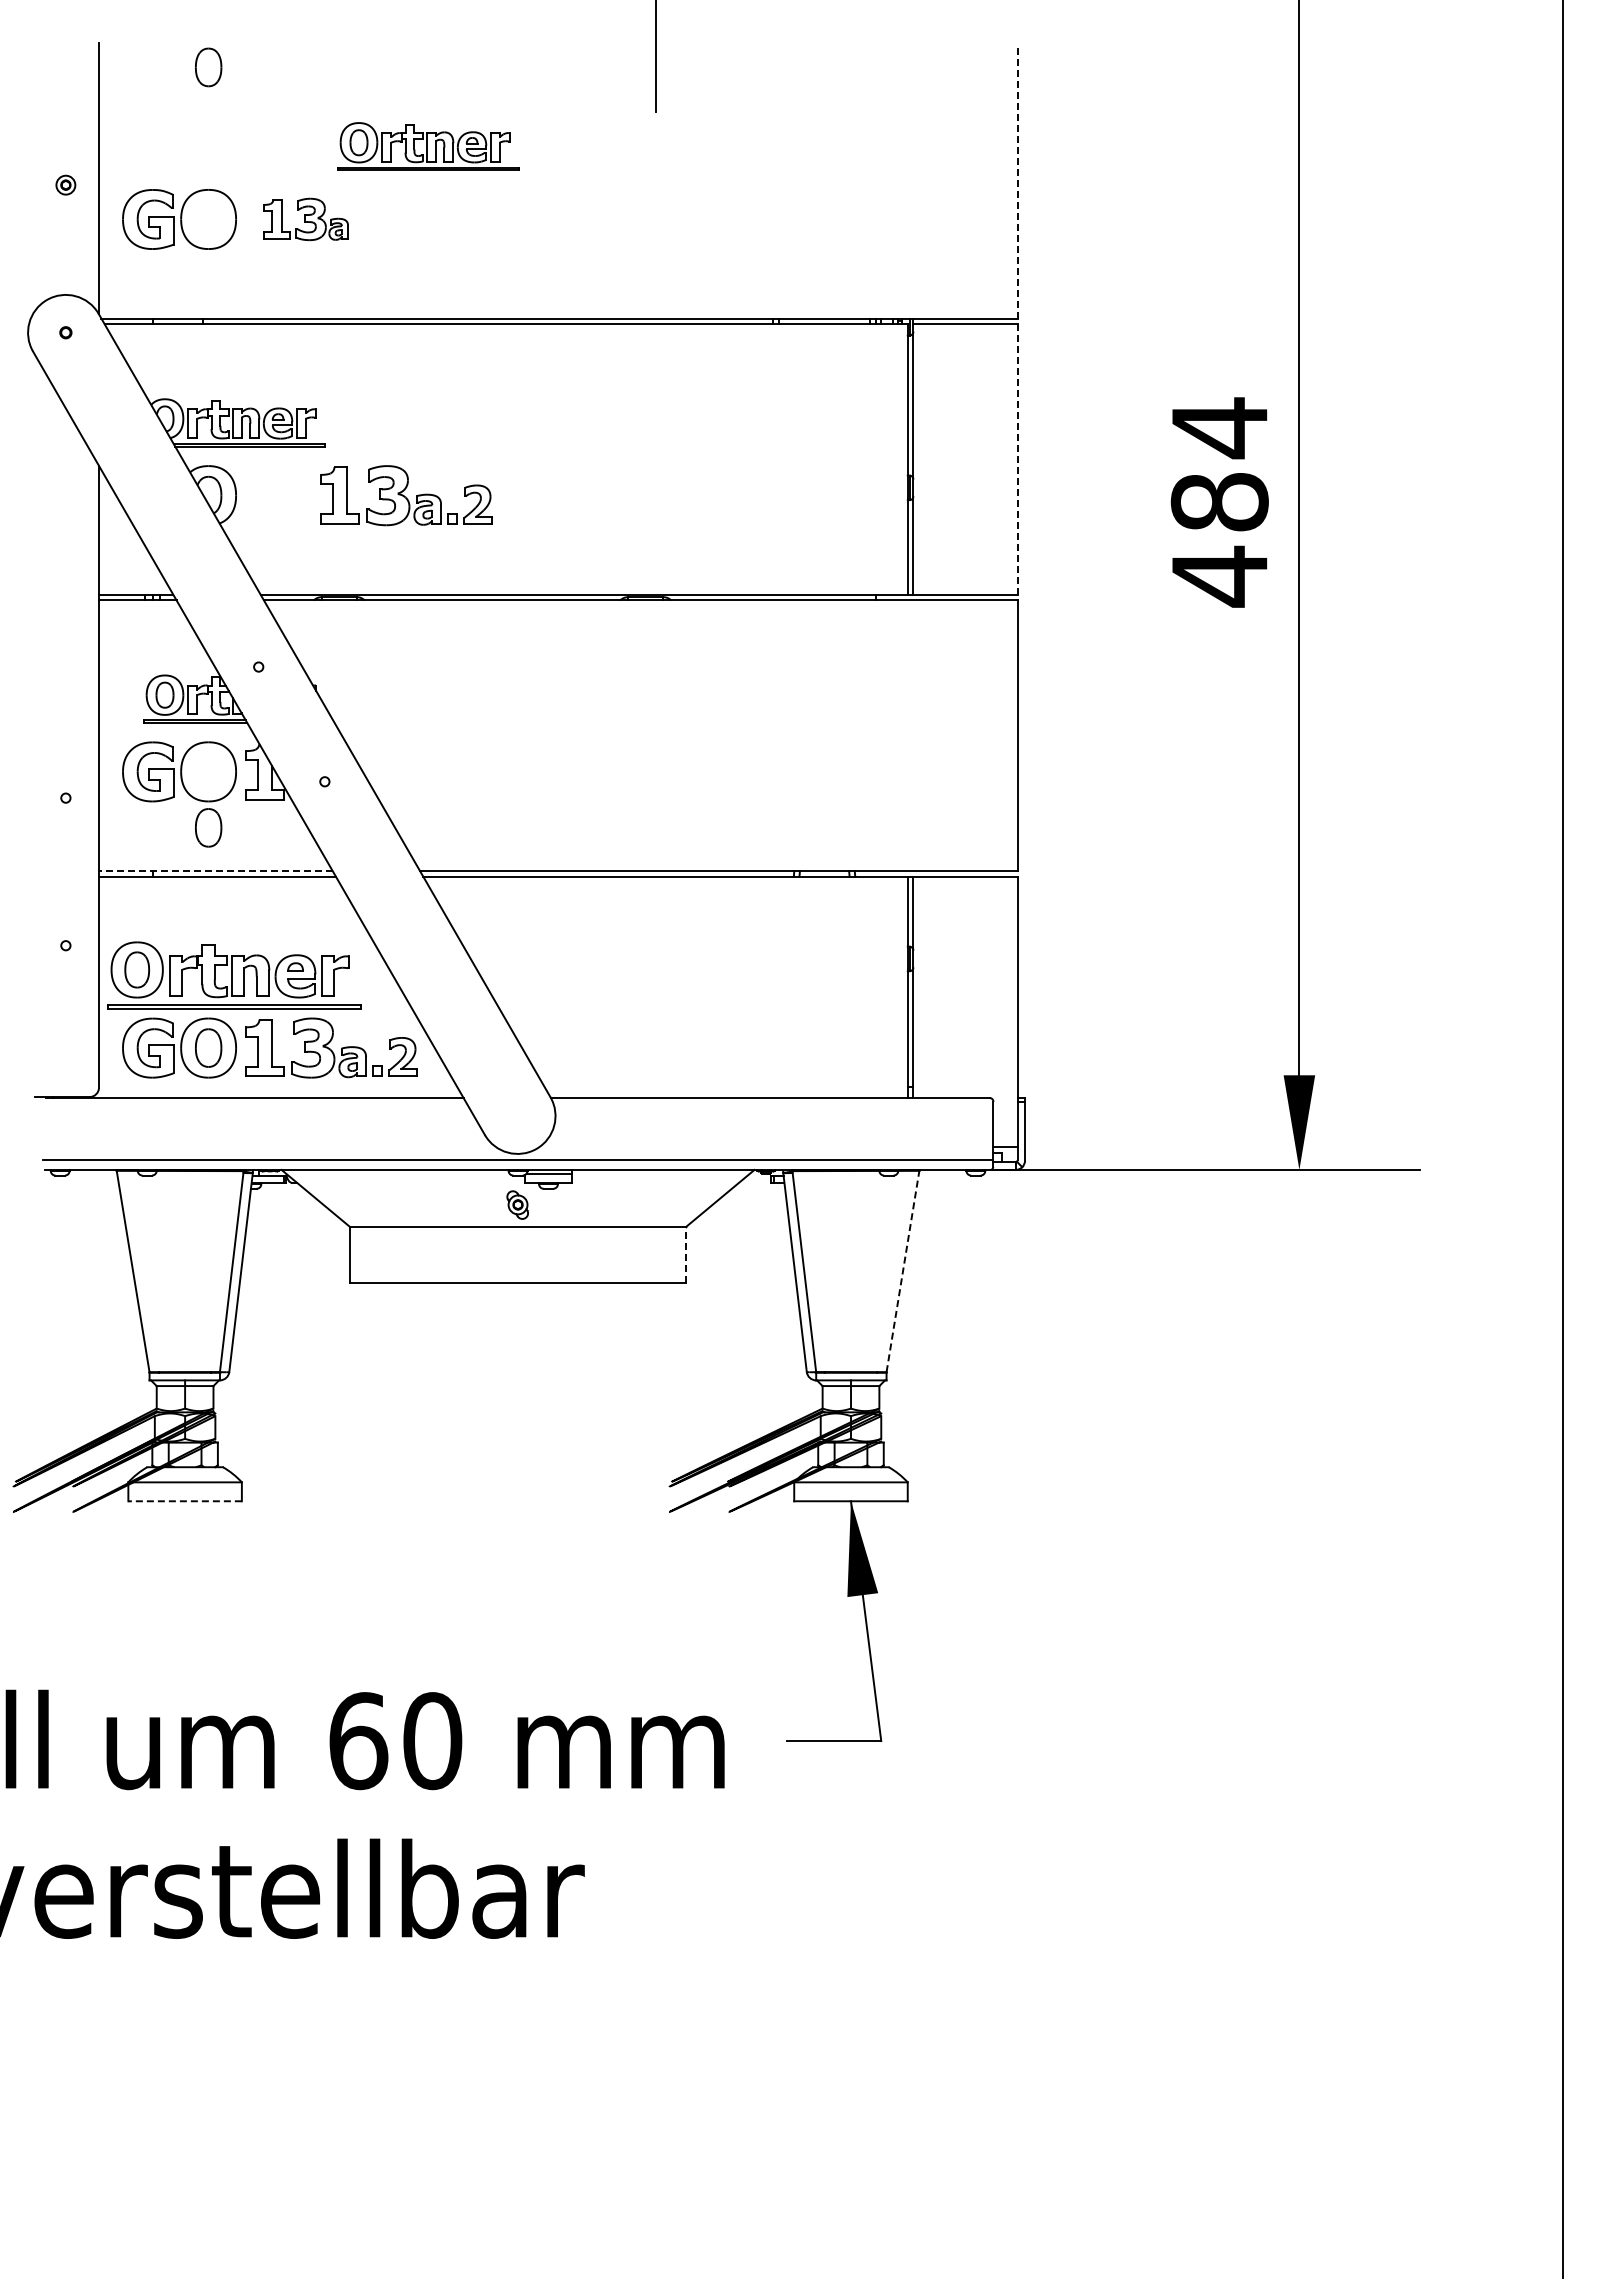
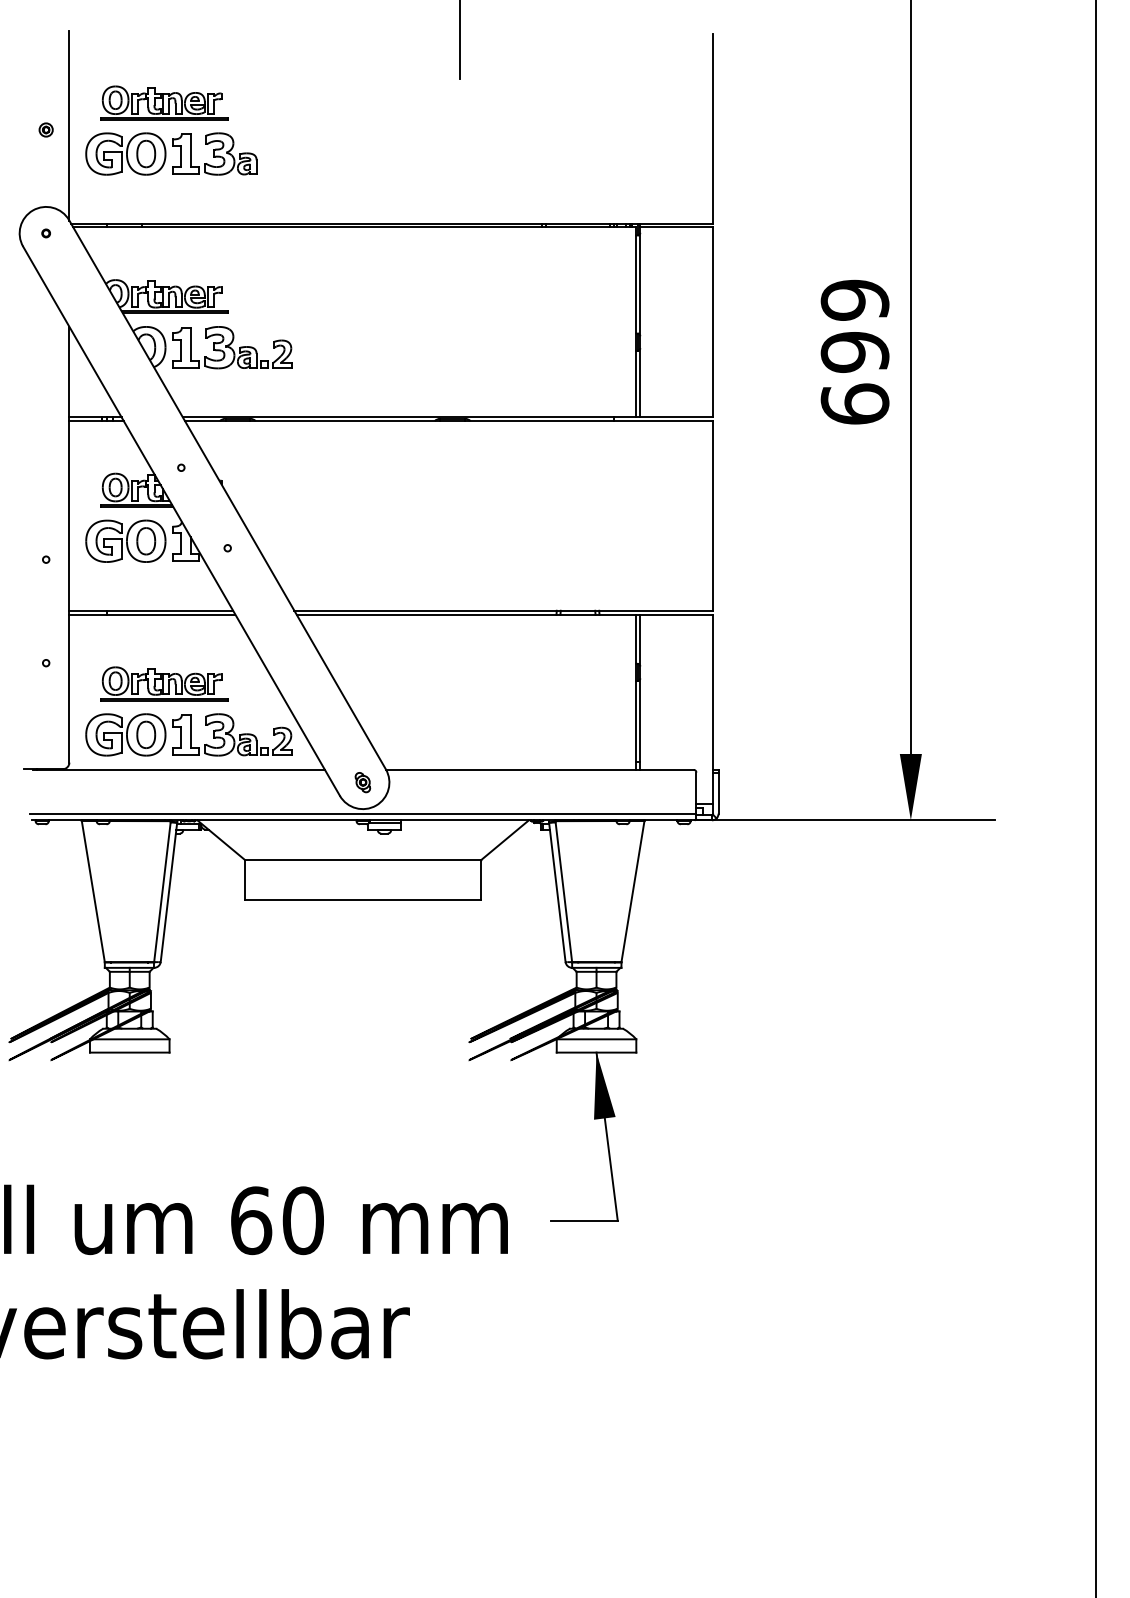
part: (208, 67) -> (146, 154), moved
part: (428, 146) -> (164, 102), moved
line: (1017, 182) -> (713, 128), dashed -> solid
part: (305, 219) -> (214, 154), size x1.43
line: (1017, 459) -> (713, 322), dashed -> solid
part: (406, 495) -> (232, 347), moved
text: (1219, 502) -> (854, 352), 484 -> 699
part: (208, 827) -> (146, 541), moved
line: (215, 870) -> (151, 610), dashed -> solid
part: (234, 974) -> (164, 683), size x0.71
part: (517, 1204) -> (362, 782), moved
line: (686, 1254) -> (481, 879), dashed -> solid
line: (902, 1271) -> (632, 891), dashed -> solid
line: (185, 1501) -> (130, 1052), dashed -> solid

